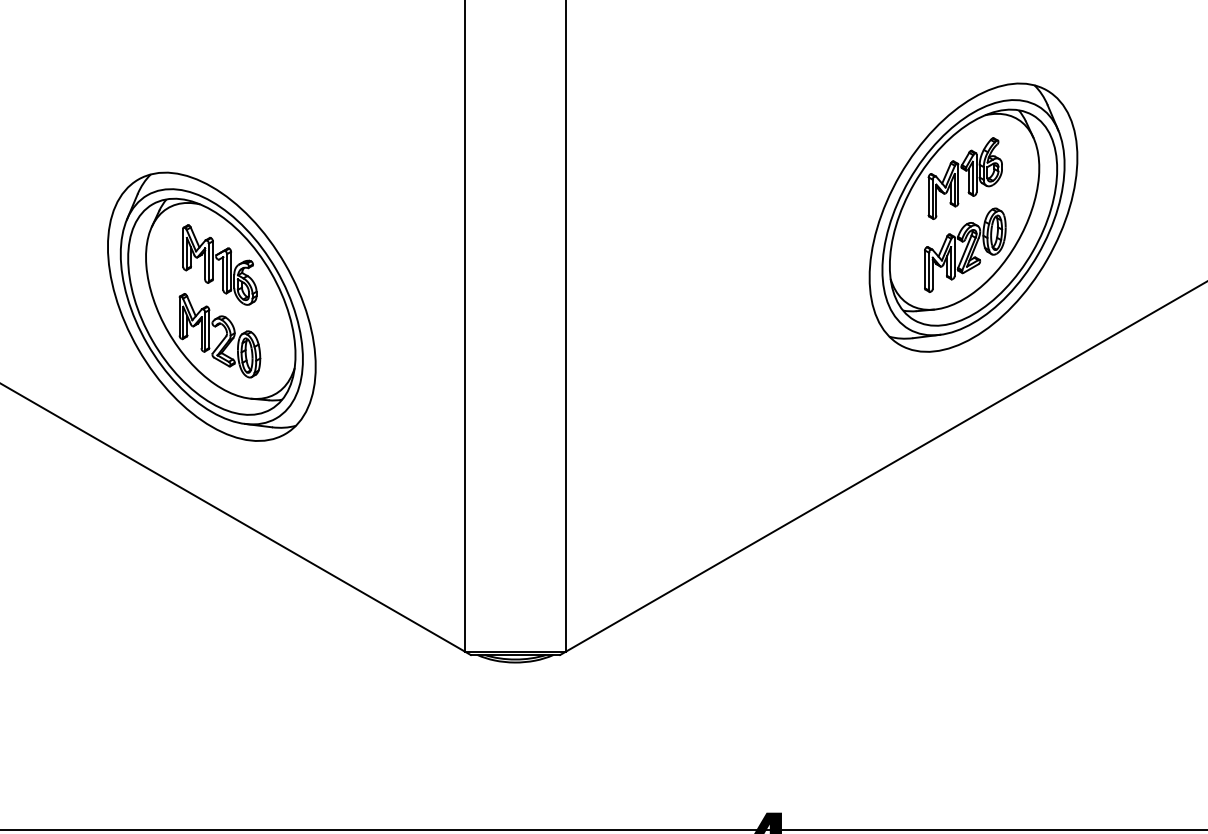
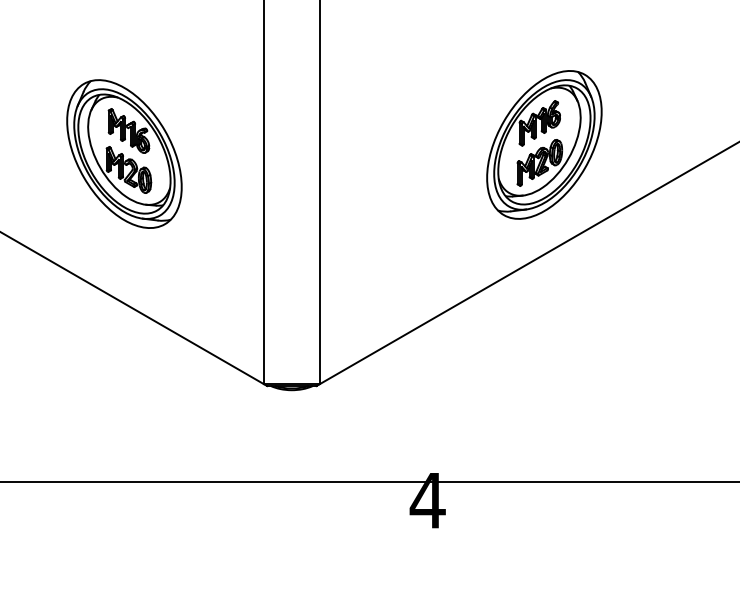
part: (211, 305) -> (124, 153), moved

